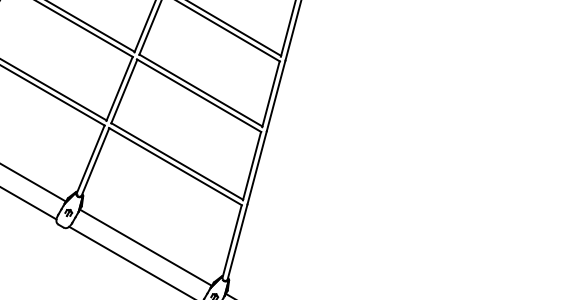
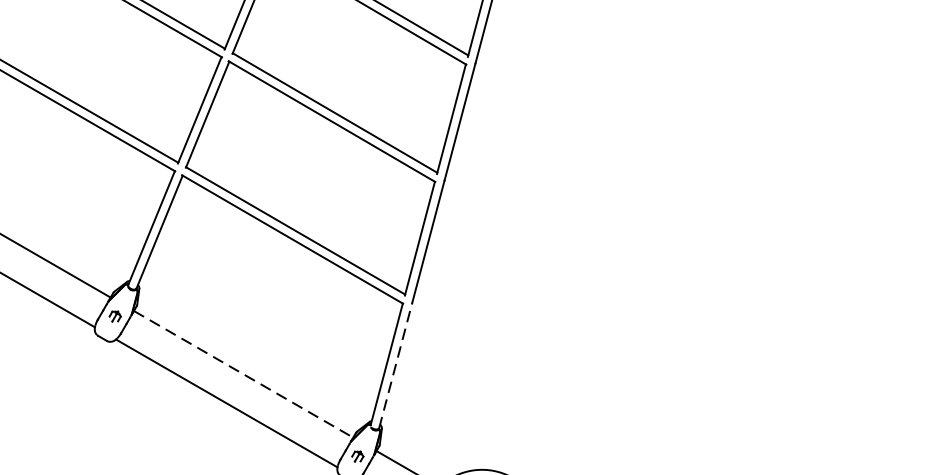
line: (237, 241) -> (395, 363), solid -> dashed
line: (146, 247) -> (244, 373), solid -> dashed

